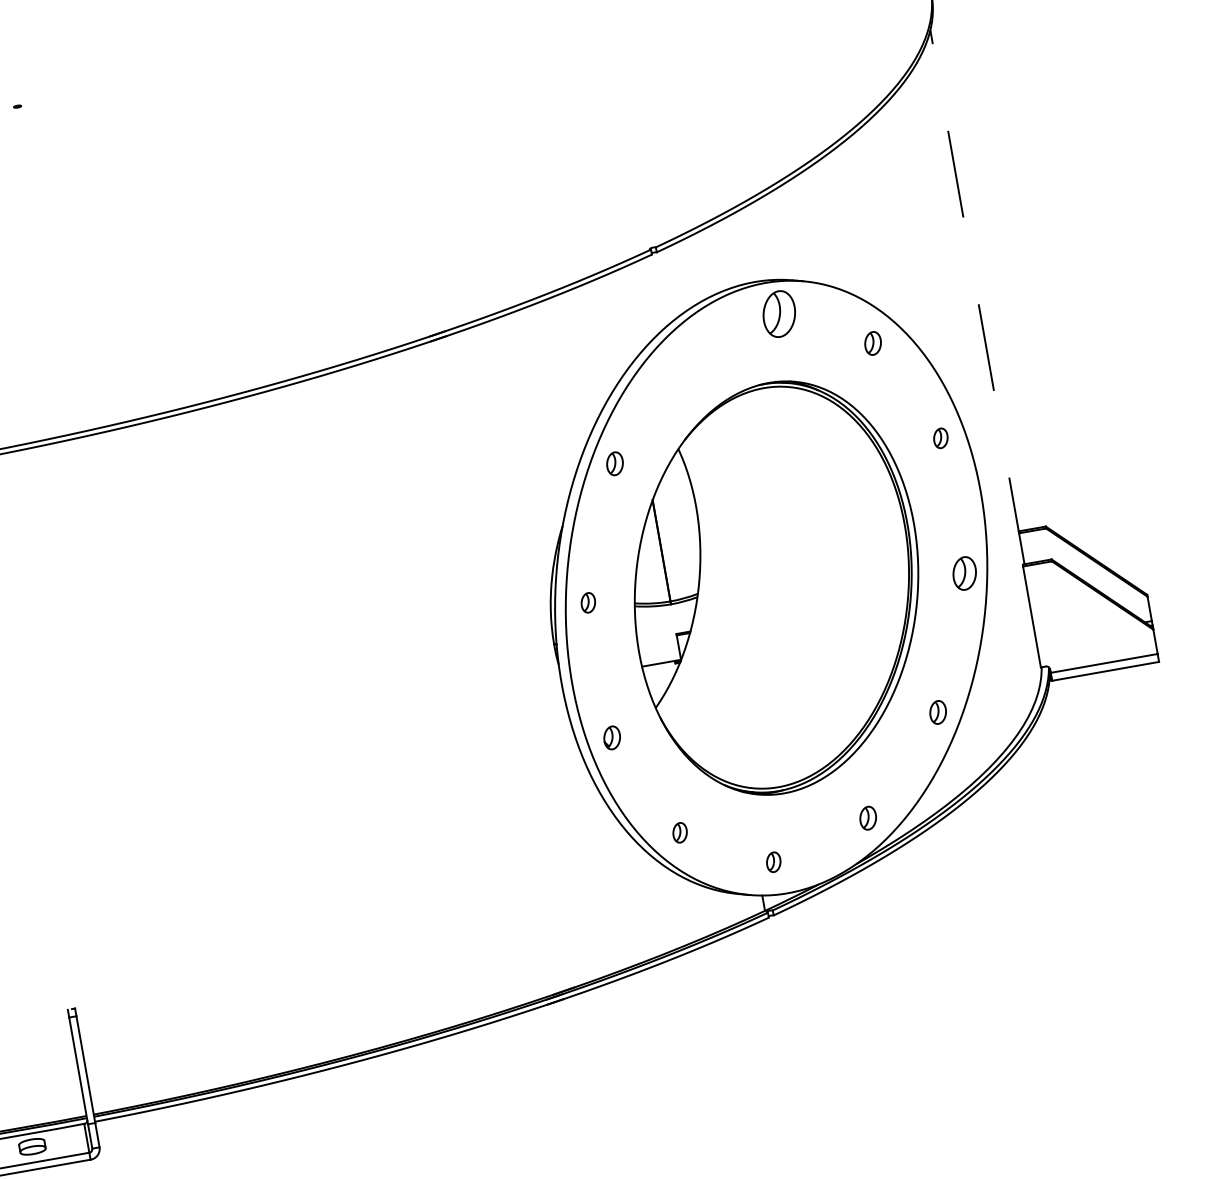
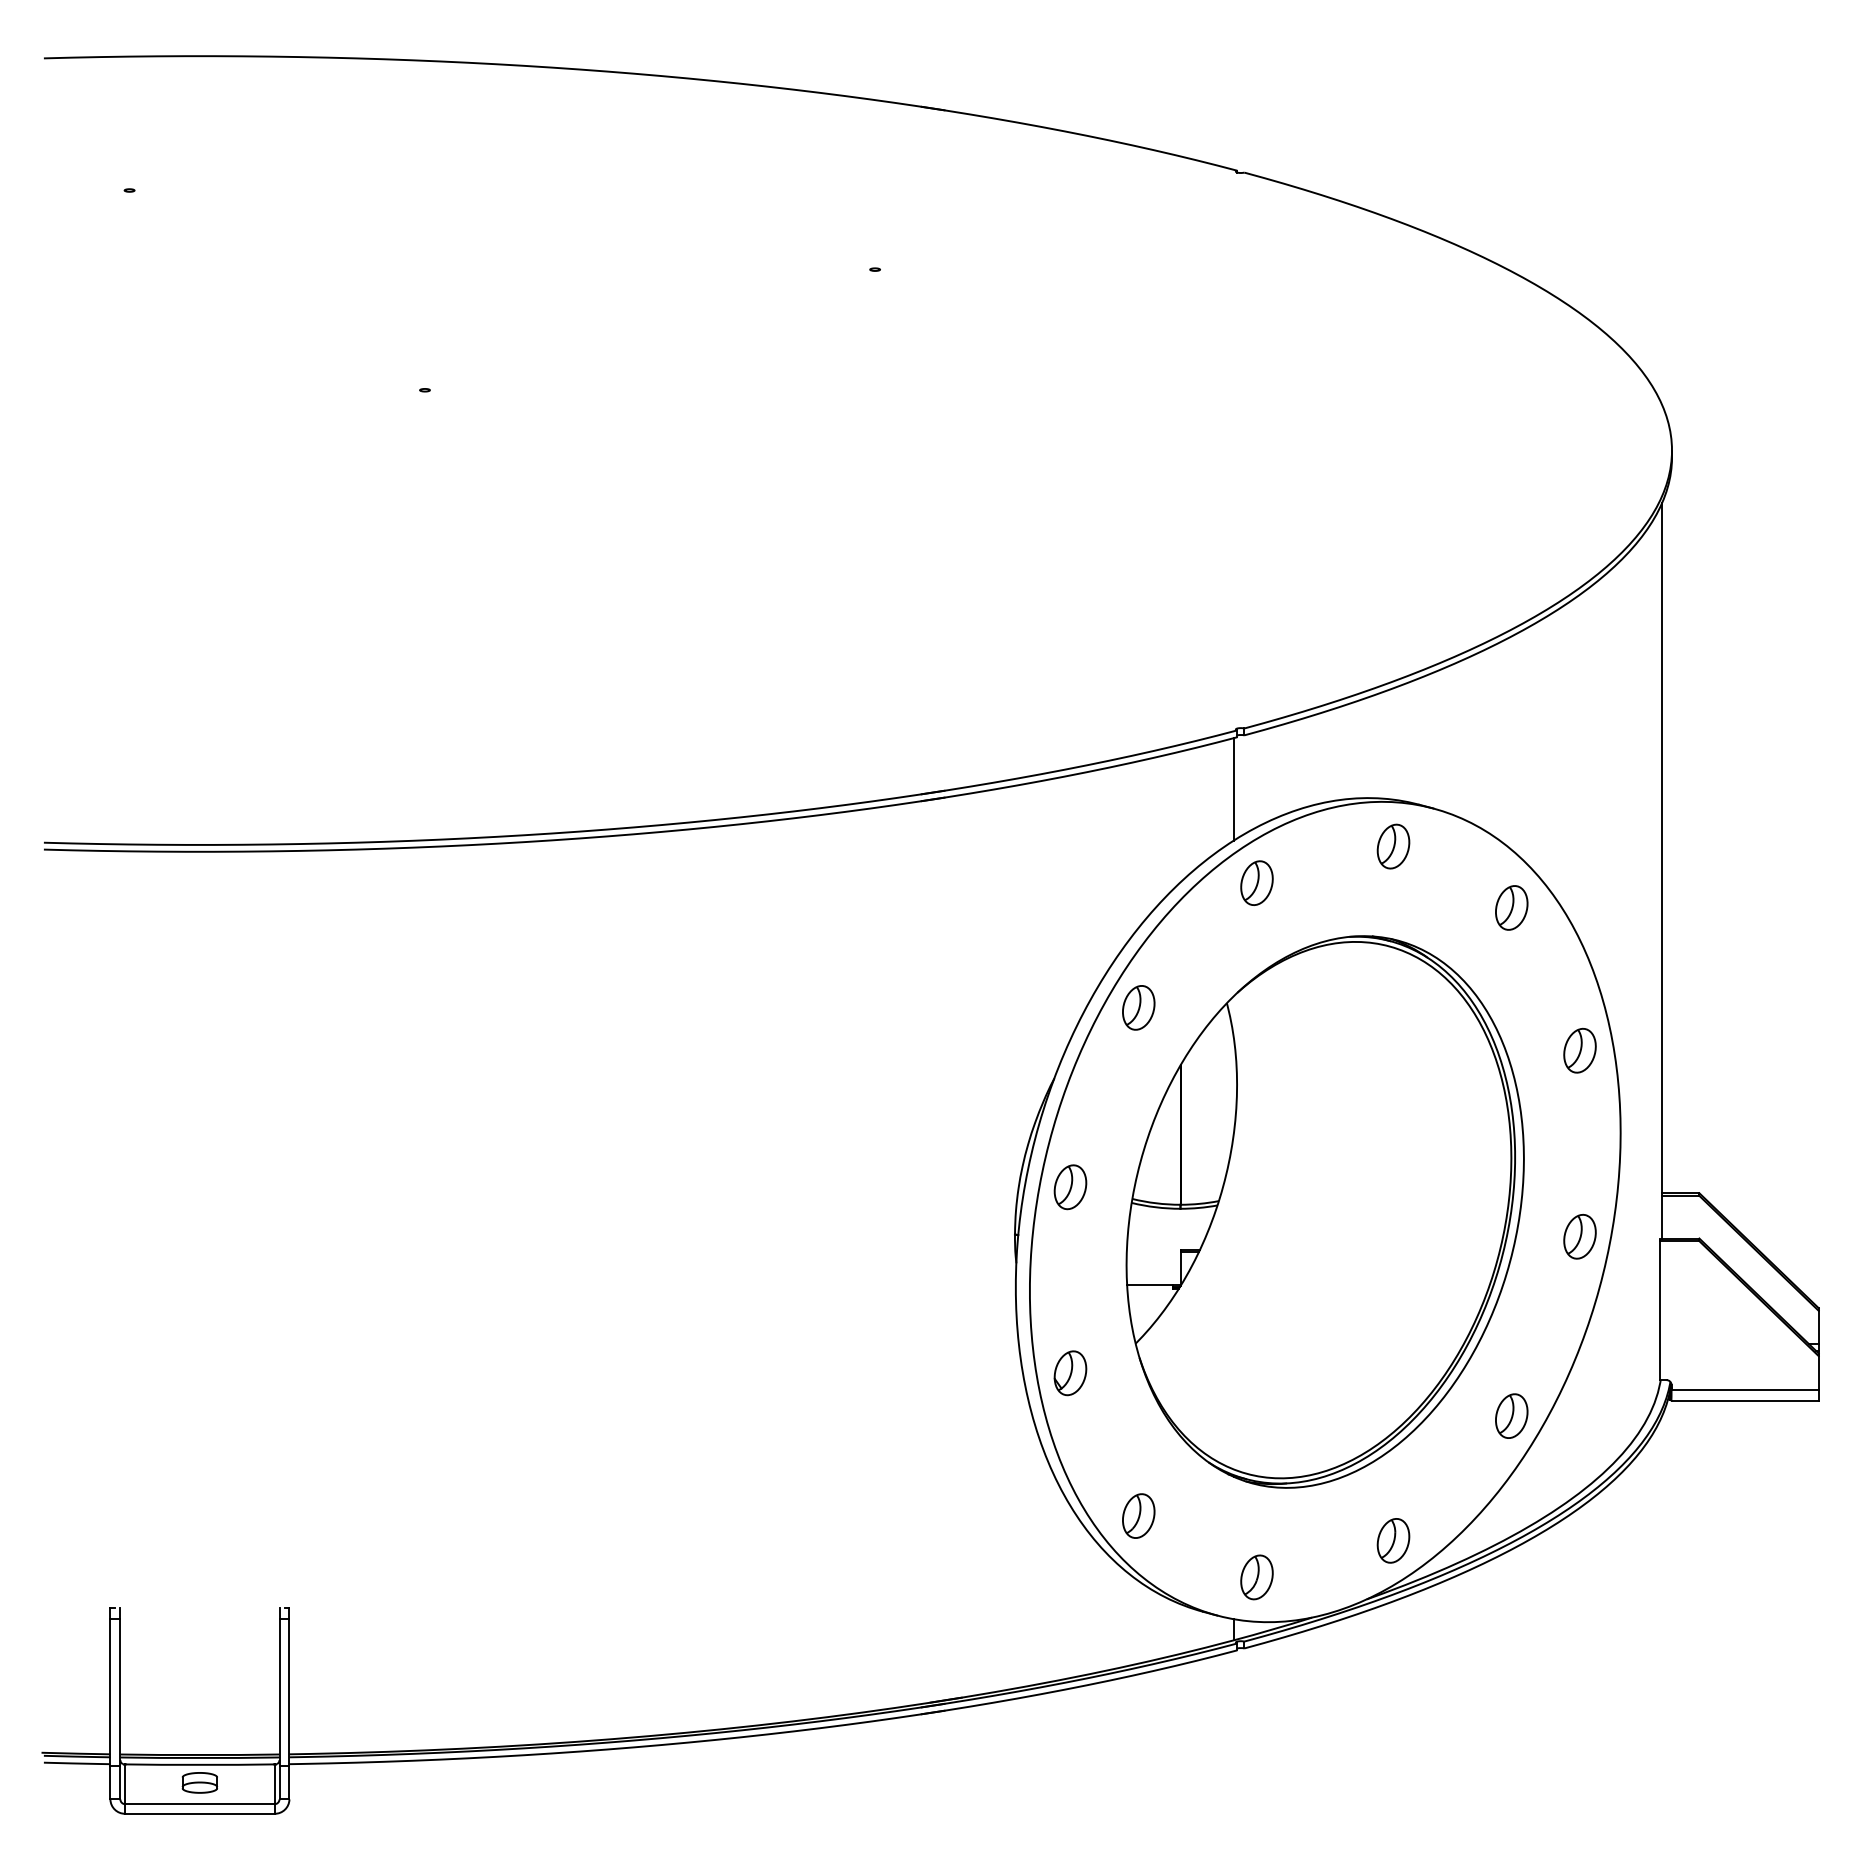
line: (655, 293) -> (1233, 789), added
line: (977, 296) -> (1662, 870), dashed -> solid
part: (779, 313) -> (1393, 846), size x0.71
part: (872, 343) -> (1511, 907), size x1.43
part: (684, 357) -> (1256, 882), added
part: (940, 438) -> (1579, 1050), size x1.67
part: (614, 463) -> (1138, 1007), size x1.43
part: (588, 602) -> (1070, 1187), size x1.67
part: (937, 712) -> (1511, 1415), size x1.43
part: (612, 738) -> (1070, 1373), size x1.43
part: (868, 817) -> (1393, 1540), size x1.43
part: (679, 832) -> (1138, 1515), size x1.67
part: (773, 862) -> (1256, 1577), size x1.67

